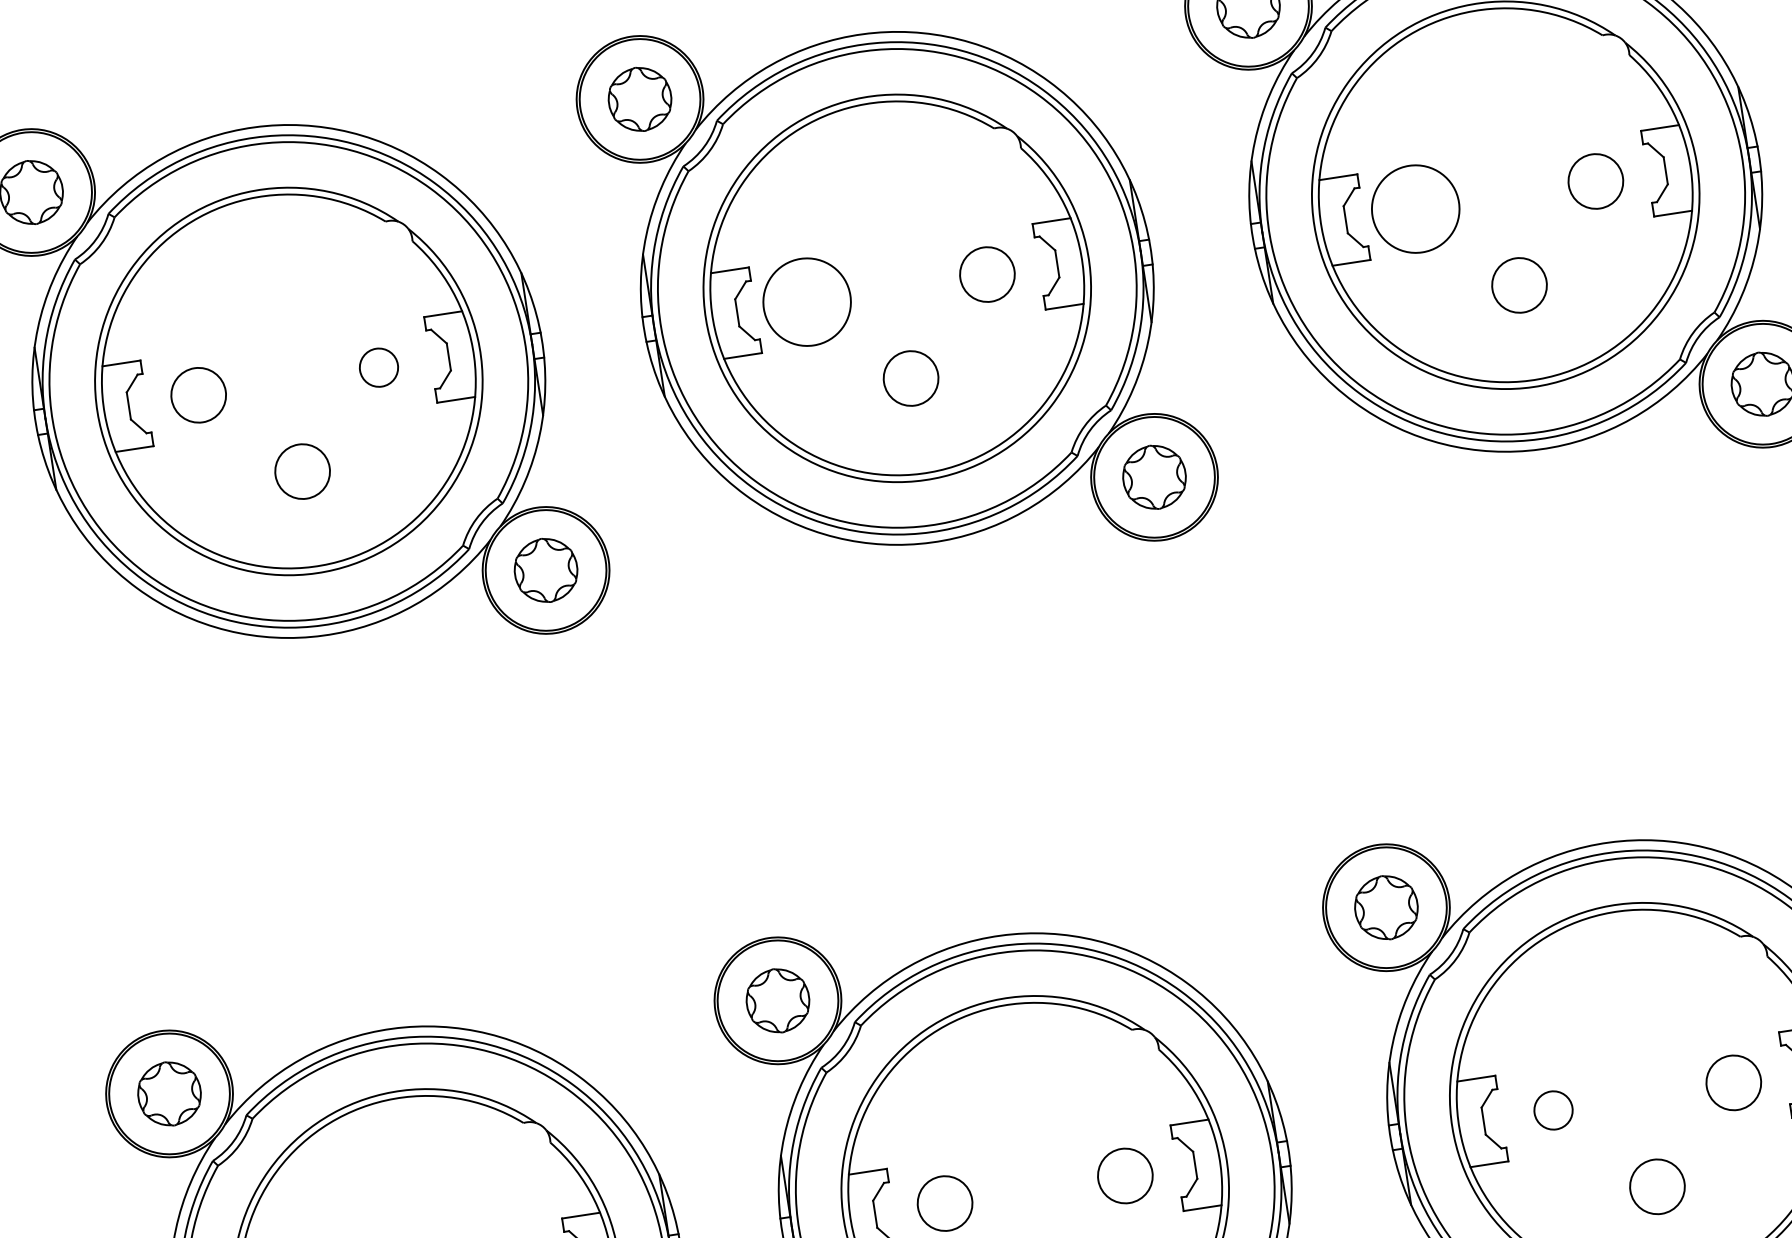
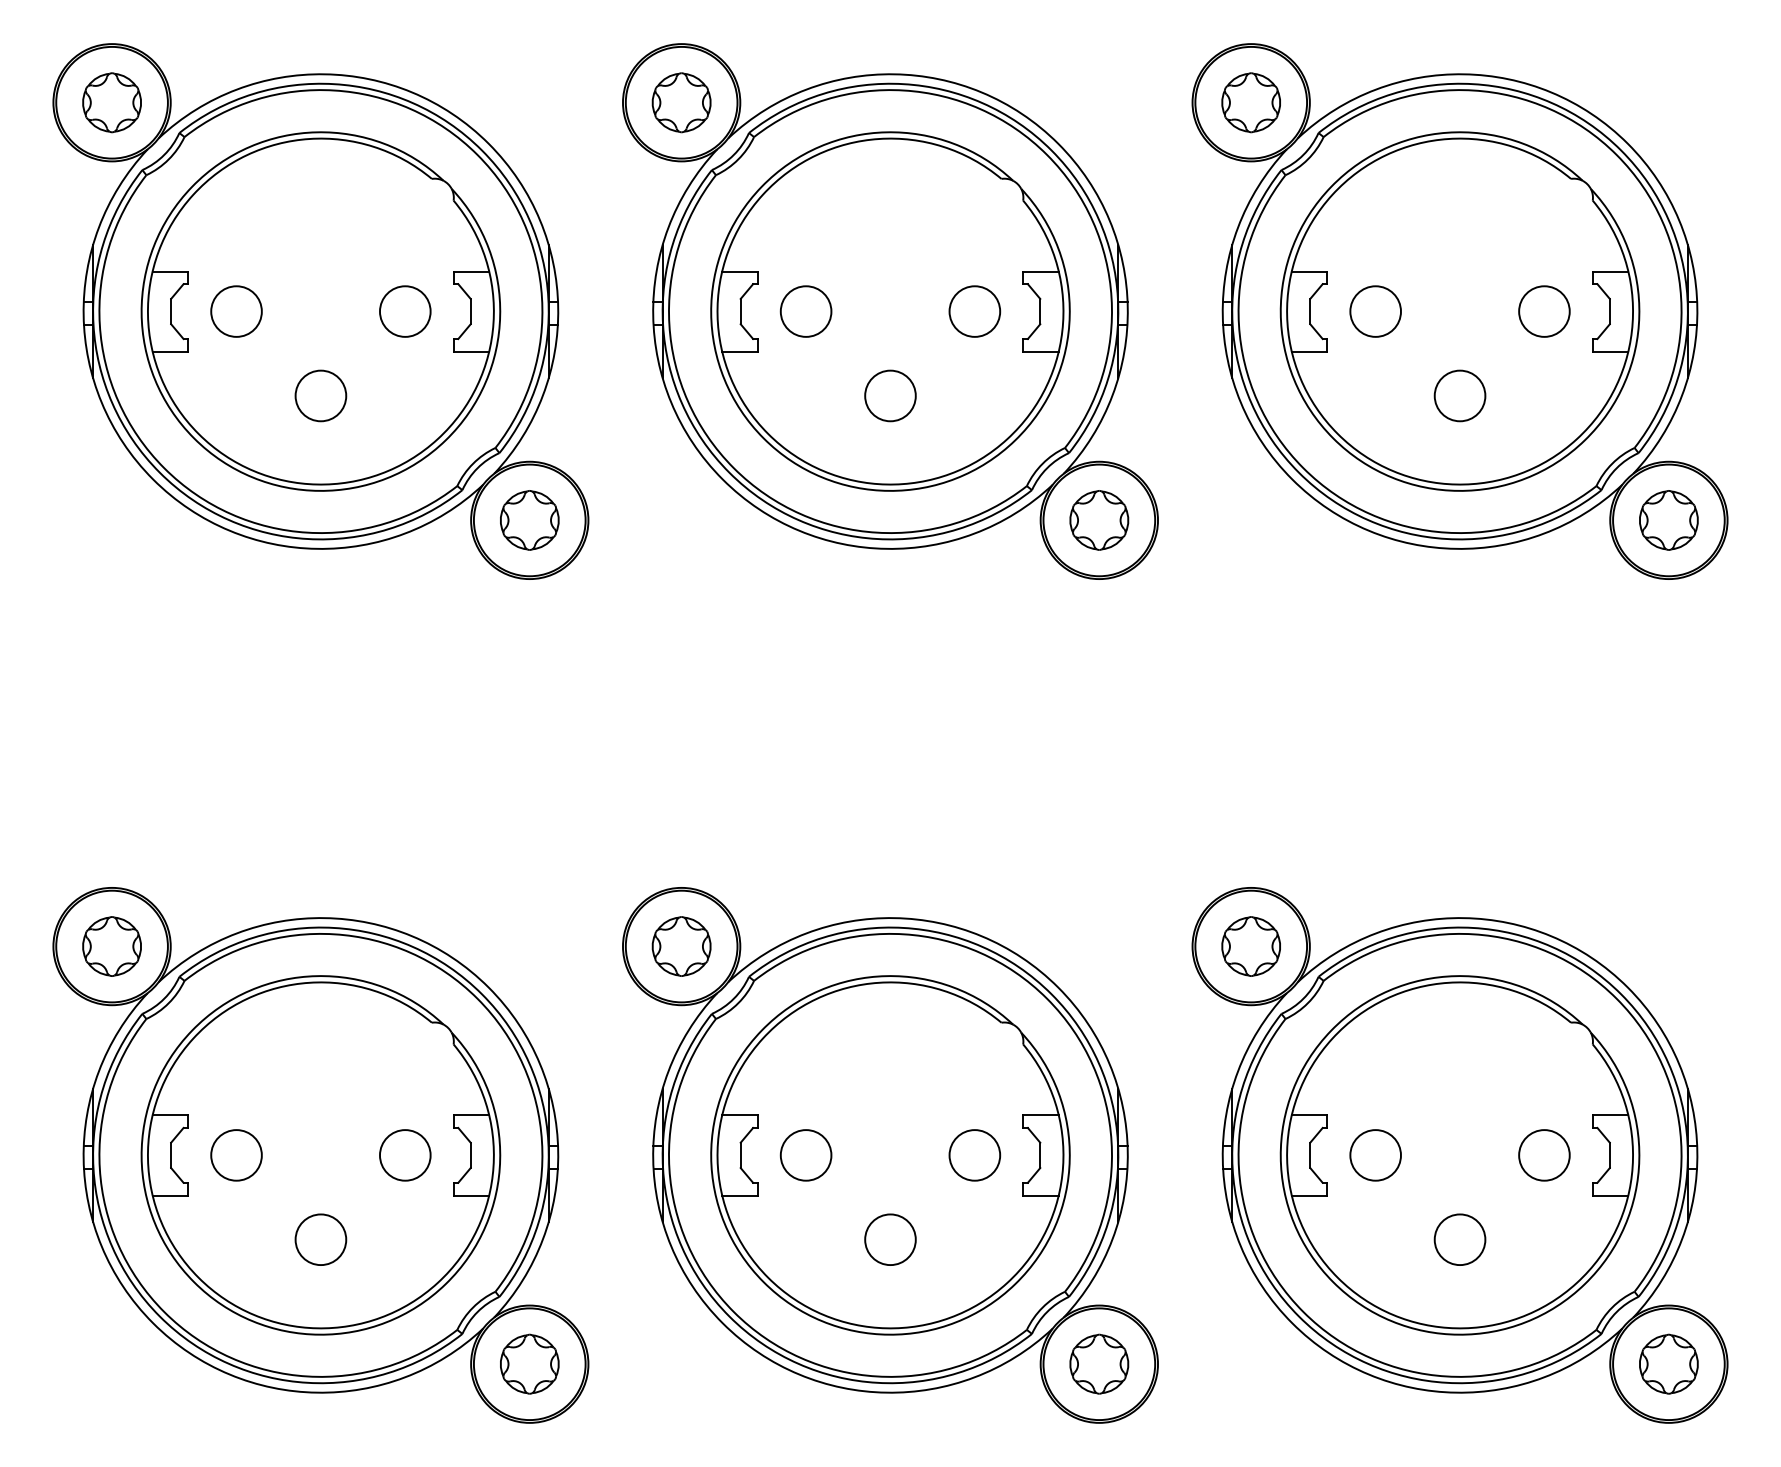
circle: (1415, 209) -> (1375, 311), size x0.62
circle: (806, 302) -> (805, 311), size x0.62
circle: (379, 367) -> (405, 311), size x1.43
circle: (1553, 1110) -> (1375, 1155), size x1.43

